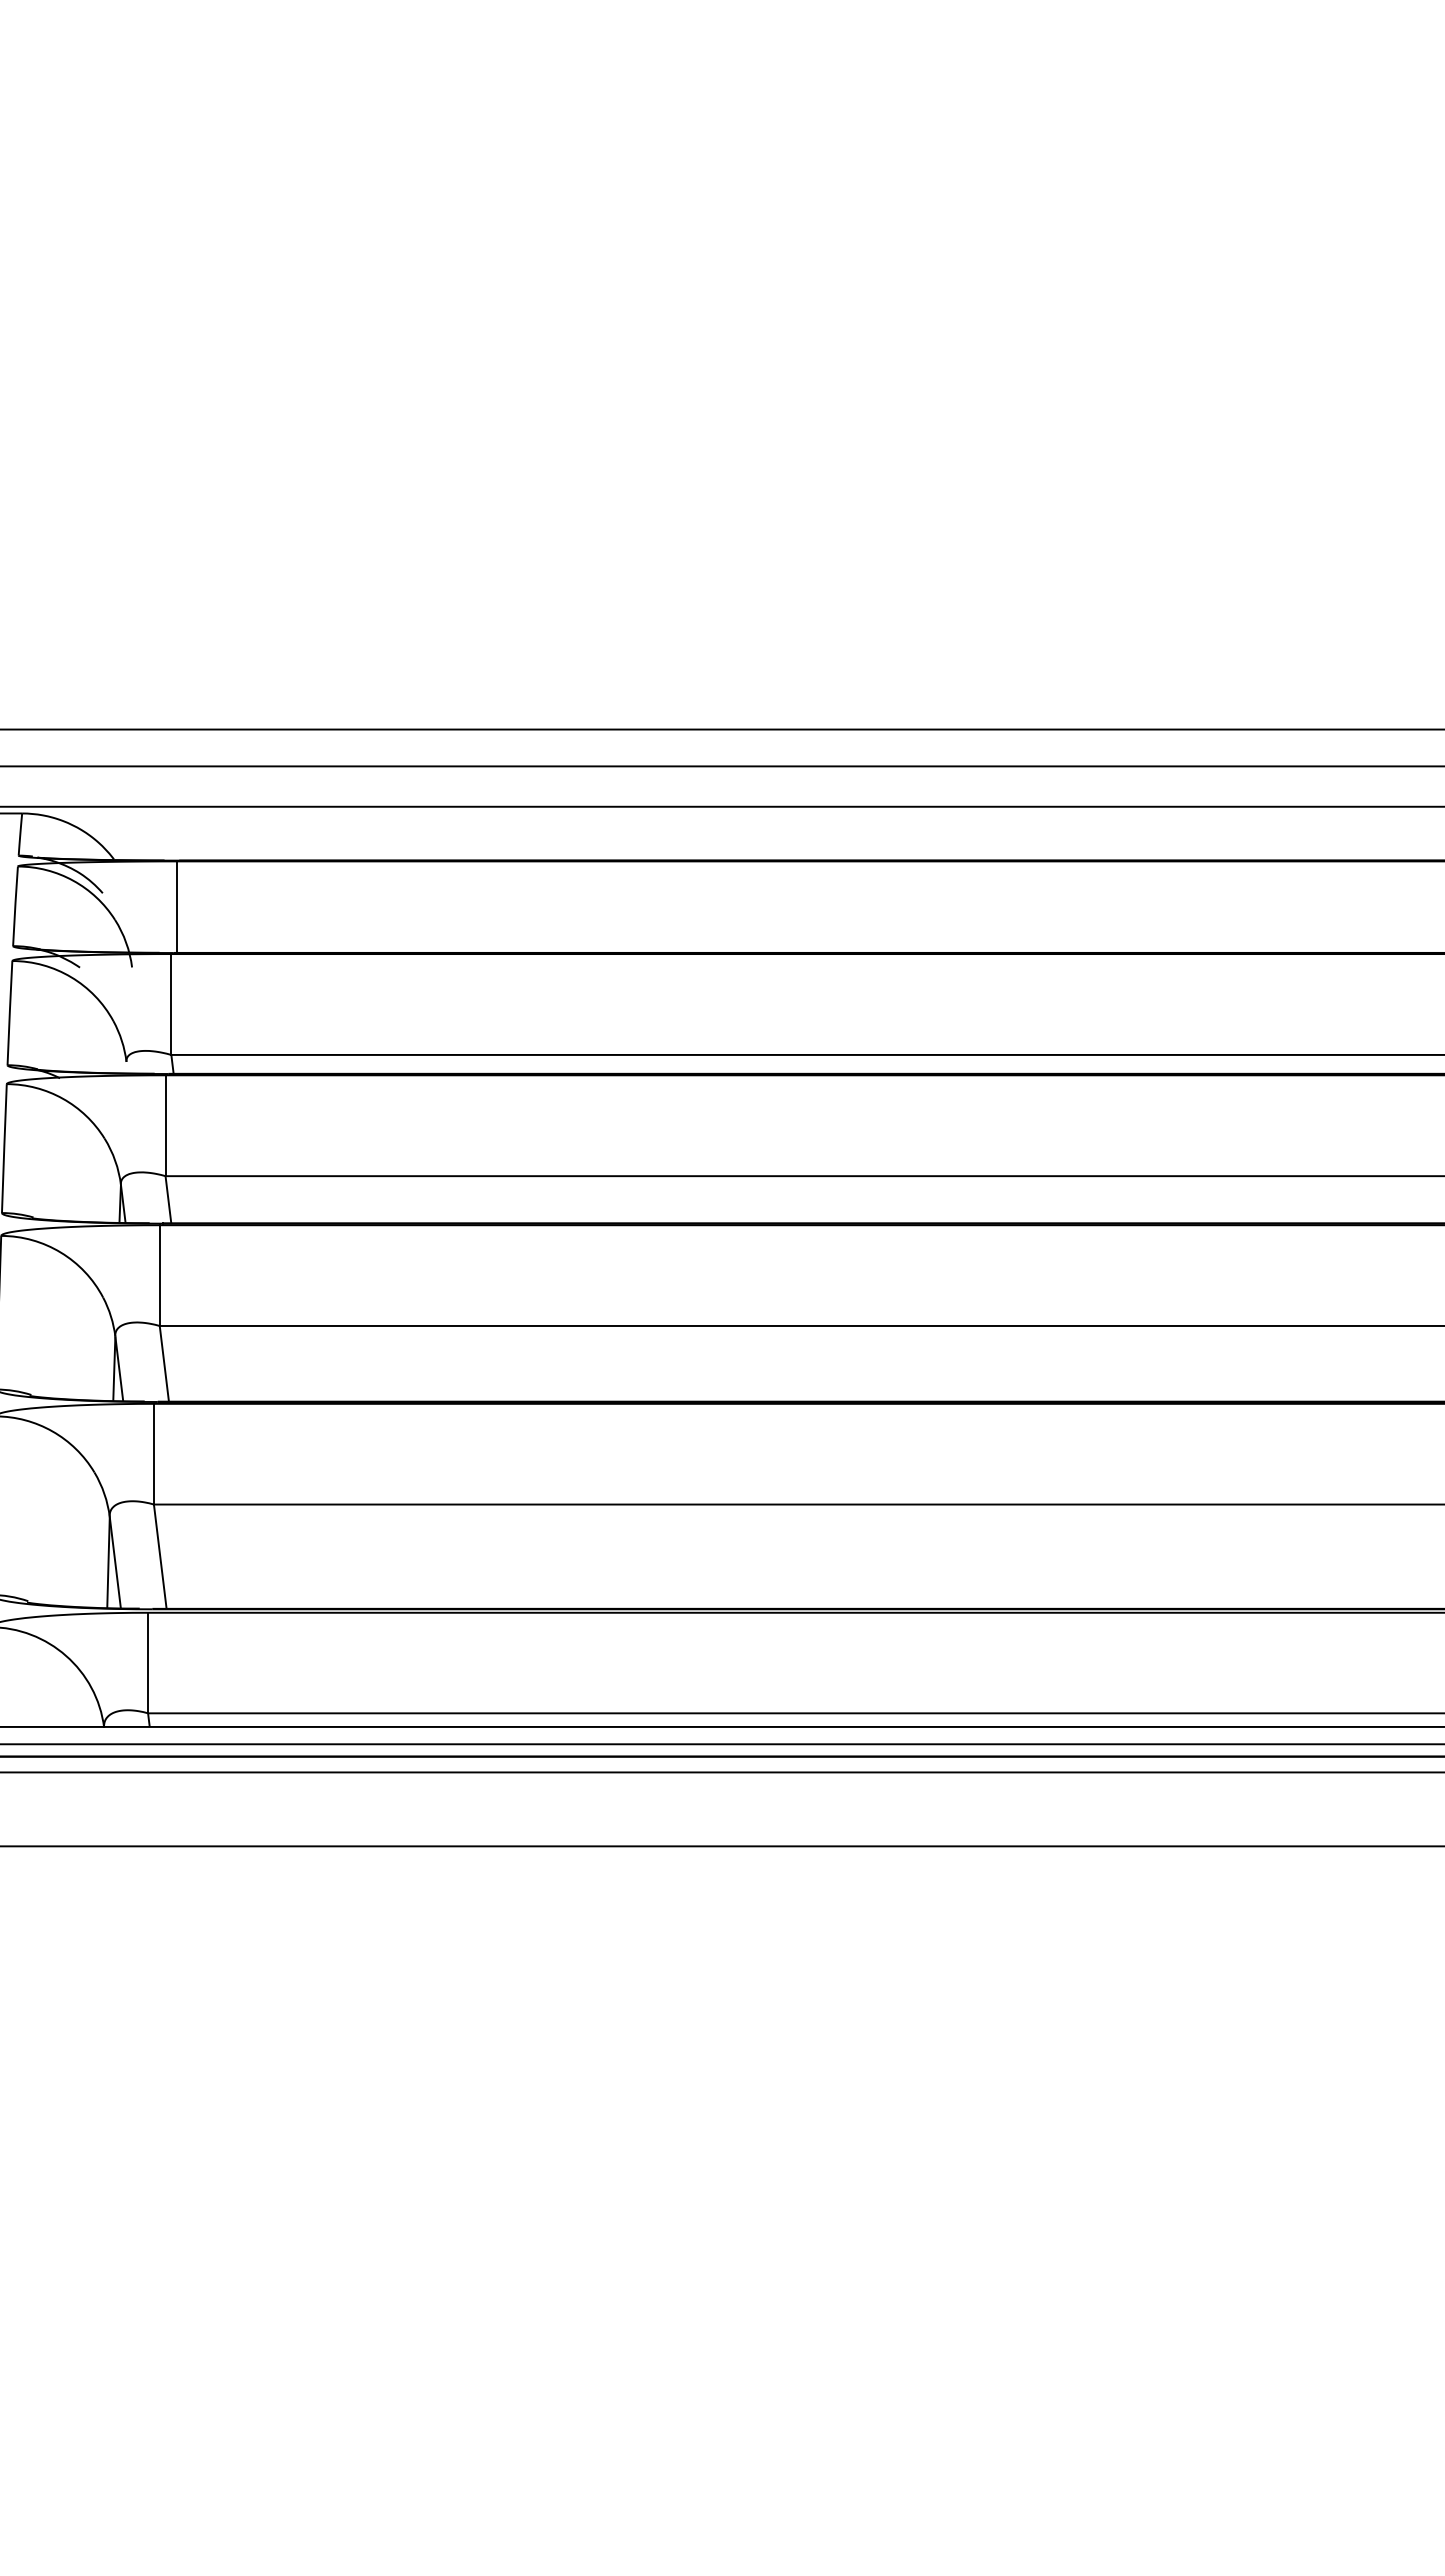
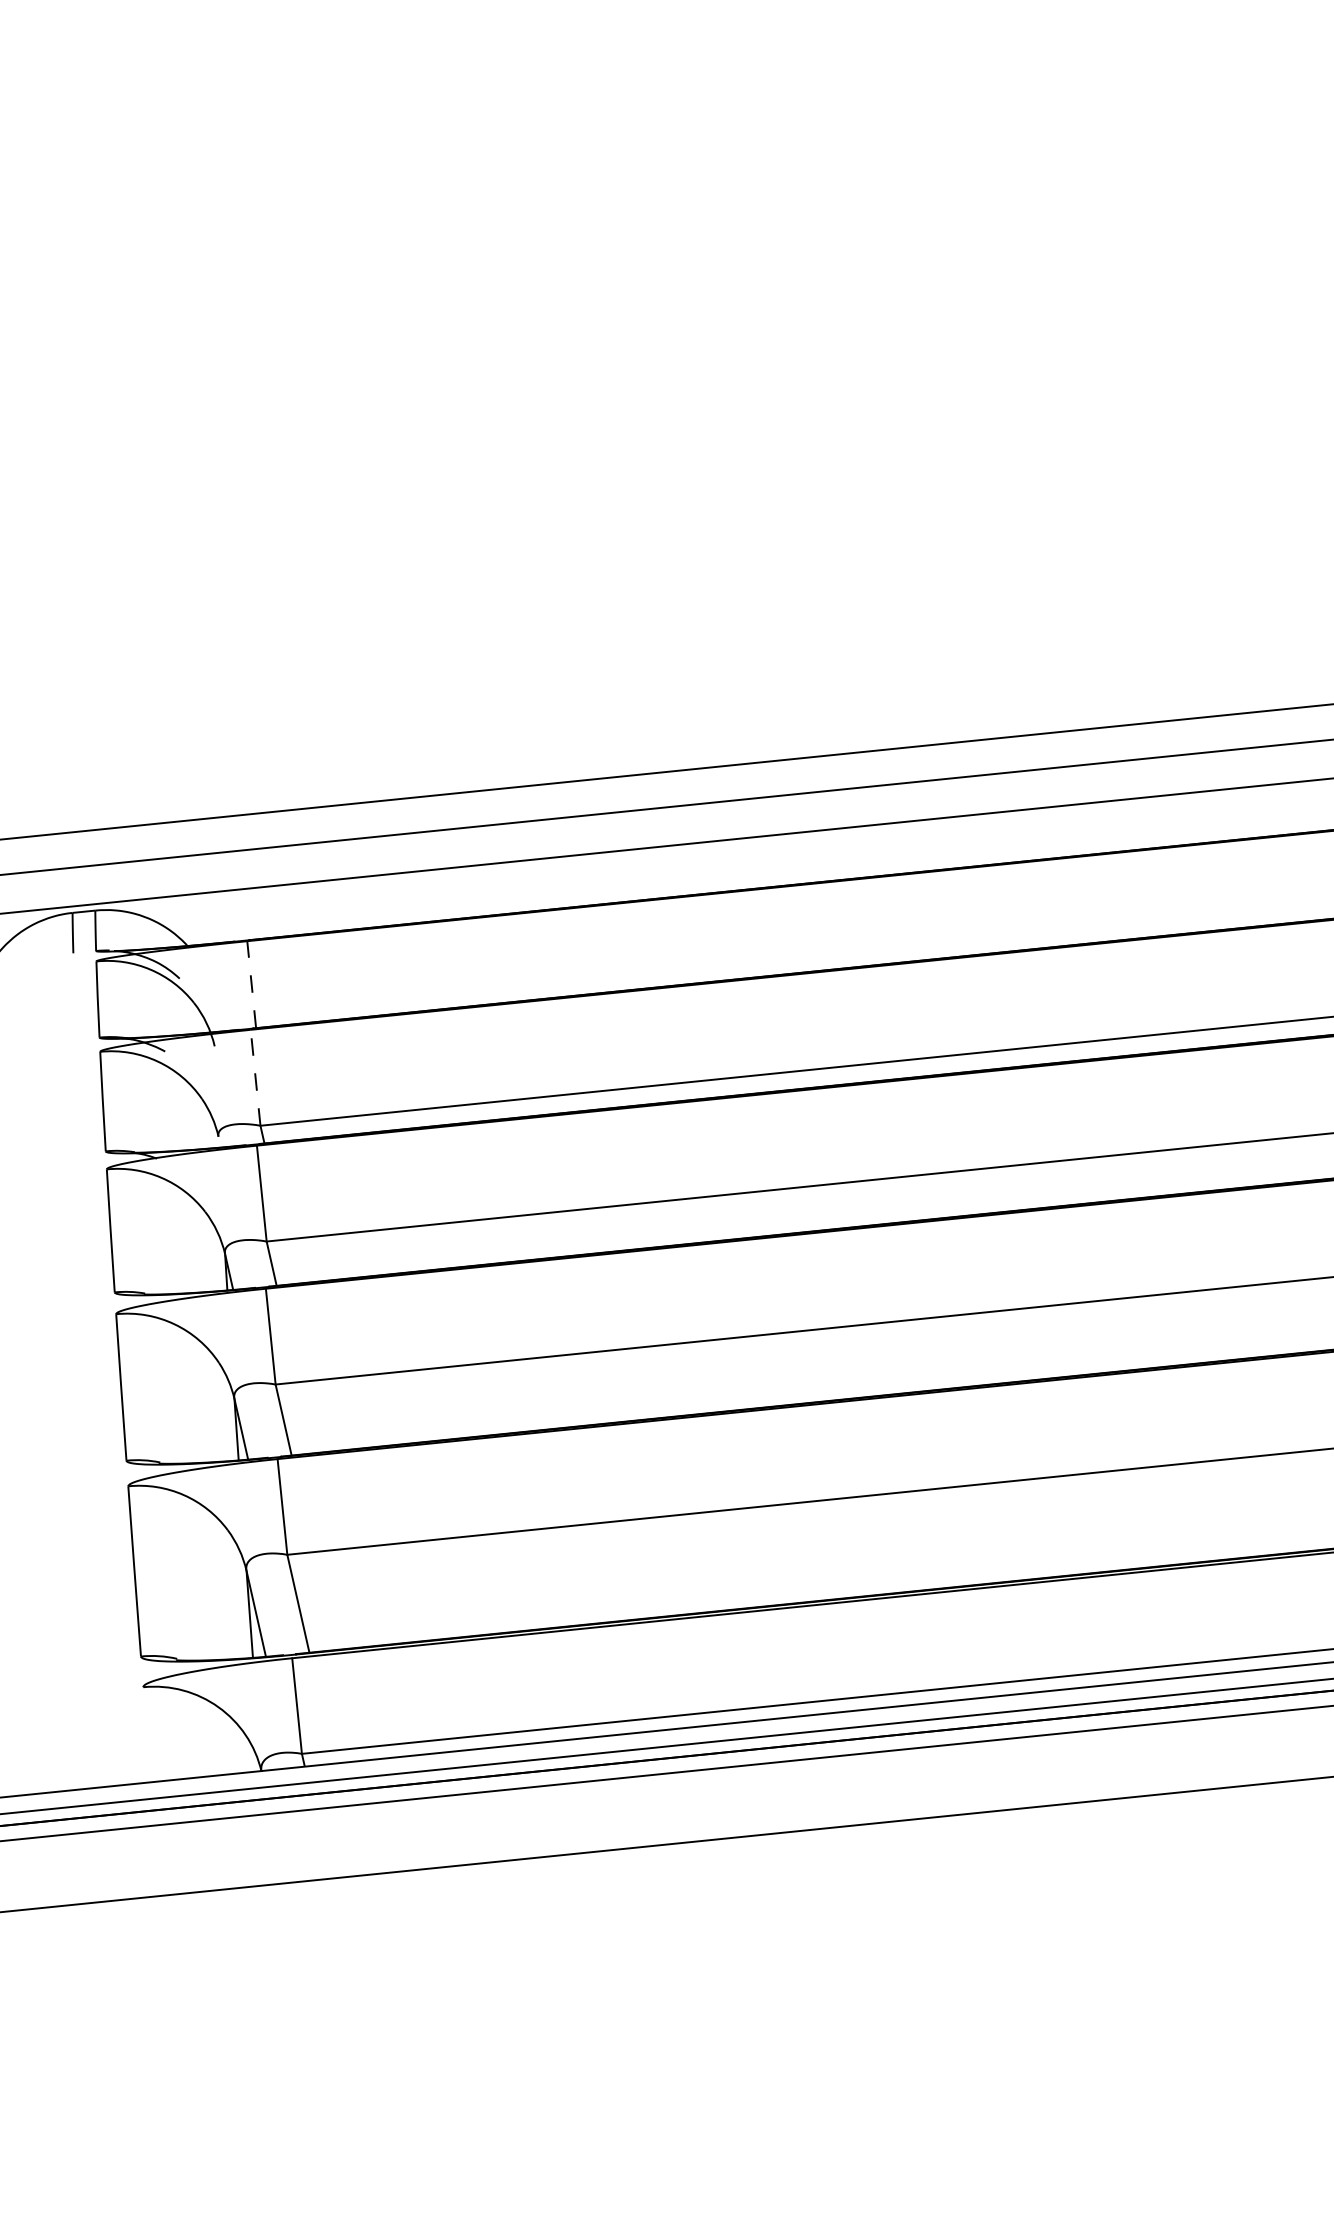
line: (177, 906) -> (251, 984), solid -> dashed
line: (171, 1004) -> (255, 1077), solid -> dashed

